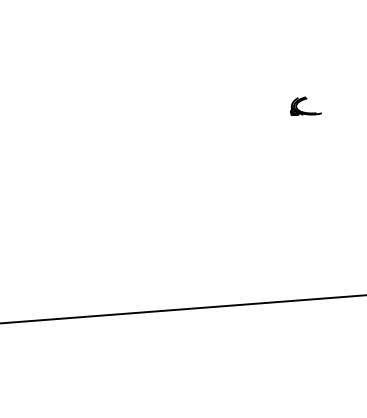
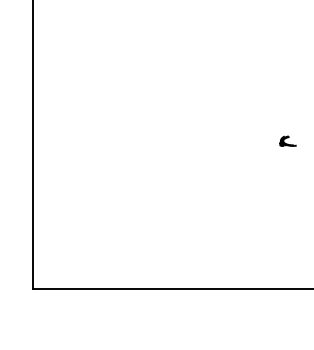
part: (304, 105) -> (287, 140), size x0.7

